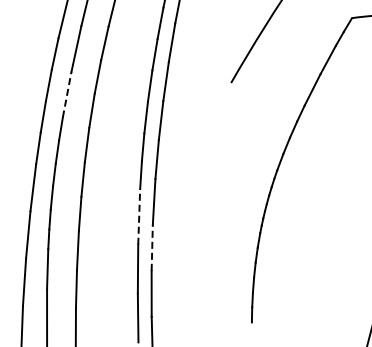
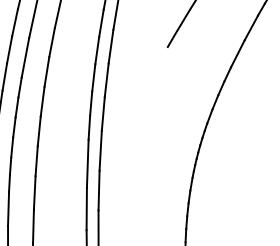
line: (67, 94) -> (25, 57), dashed -> solid
line: (139, 216) -> (88, 163), dashed -> solid
line: (152, 247) -> (99, 190), dashed -> solid

